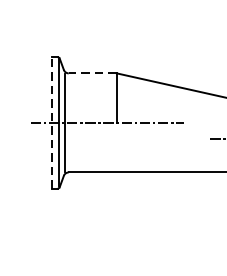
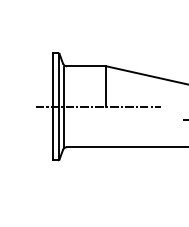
line: (92, 73) -> (86, 66), dashed -> solid
line: (52, 122) -> (53, 106), dashed -> solid

